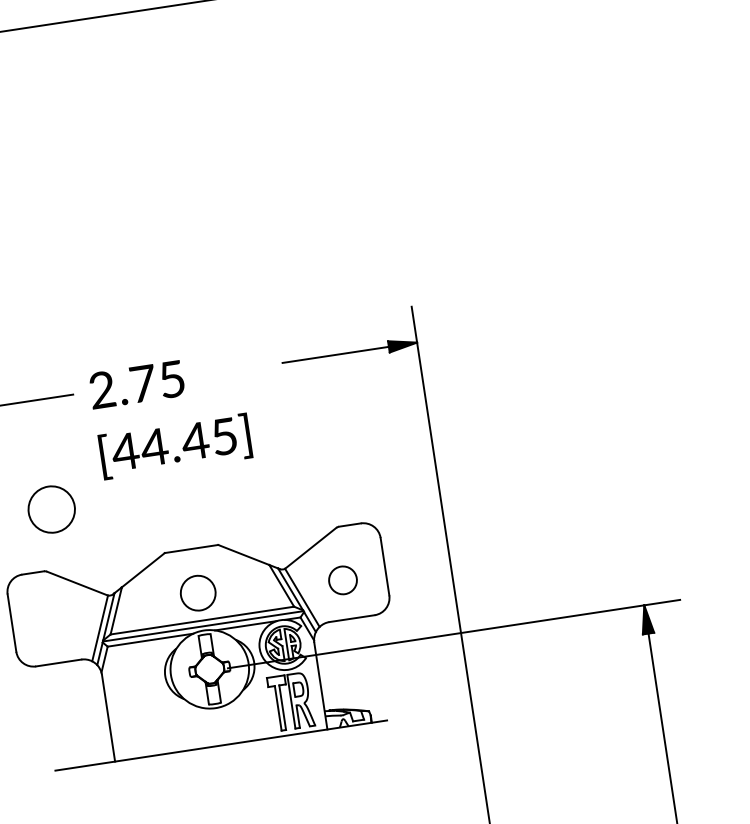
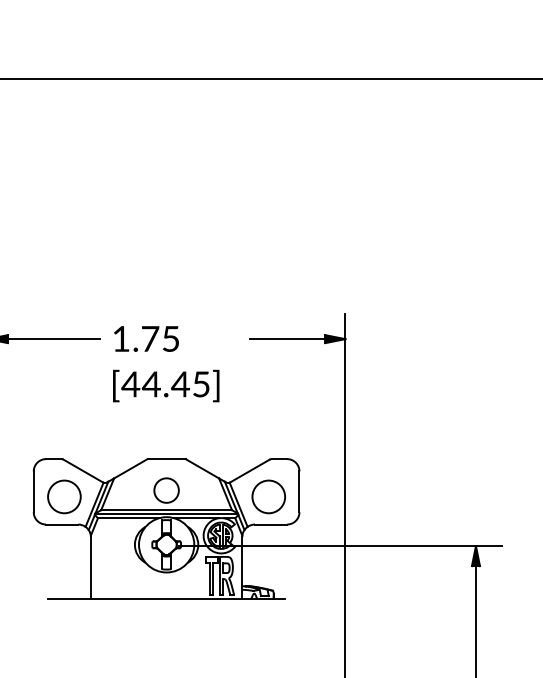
text: (101, 389) -> (120, 338), 2.75 -> 1.75
circle: (51, 508) -> (64, 496), moved
circle: (342, 579) -> (268, 496), size x1.67

